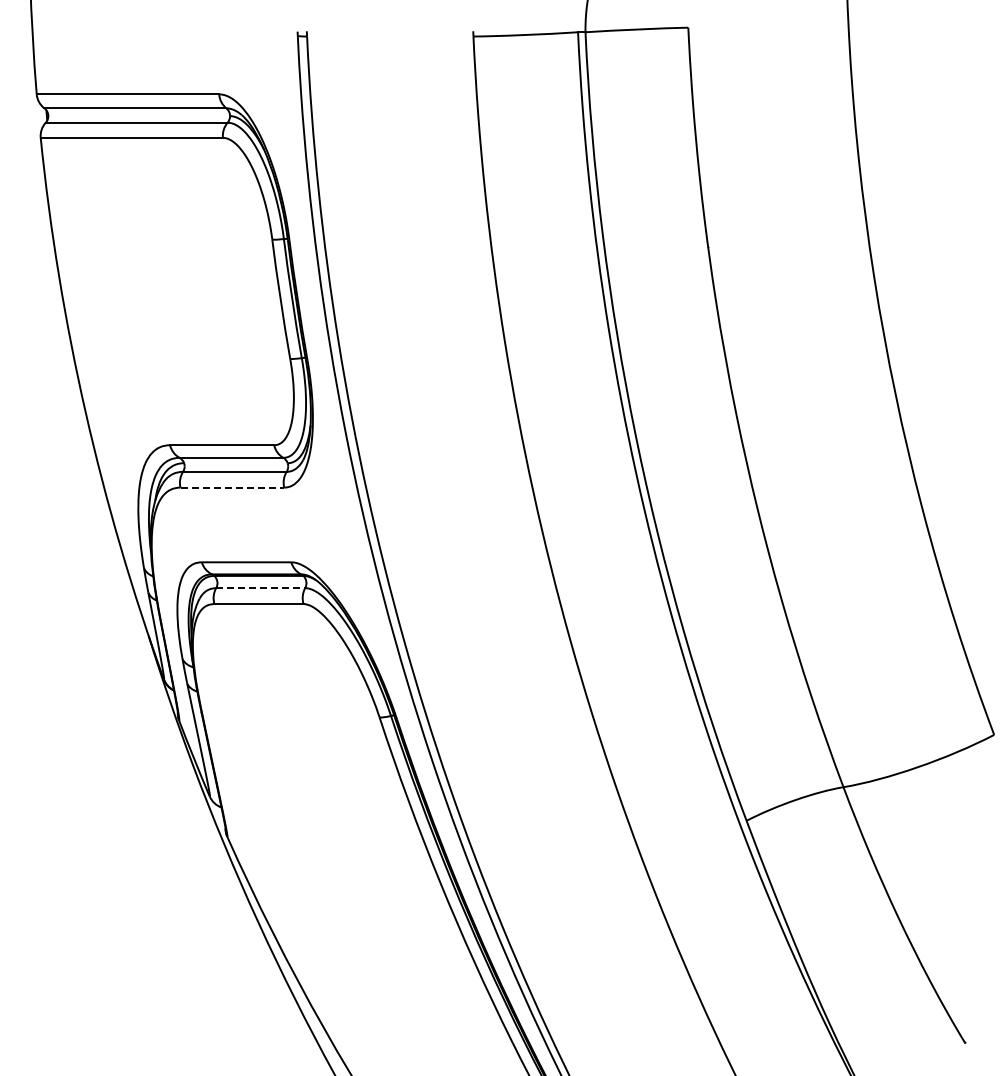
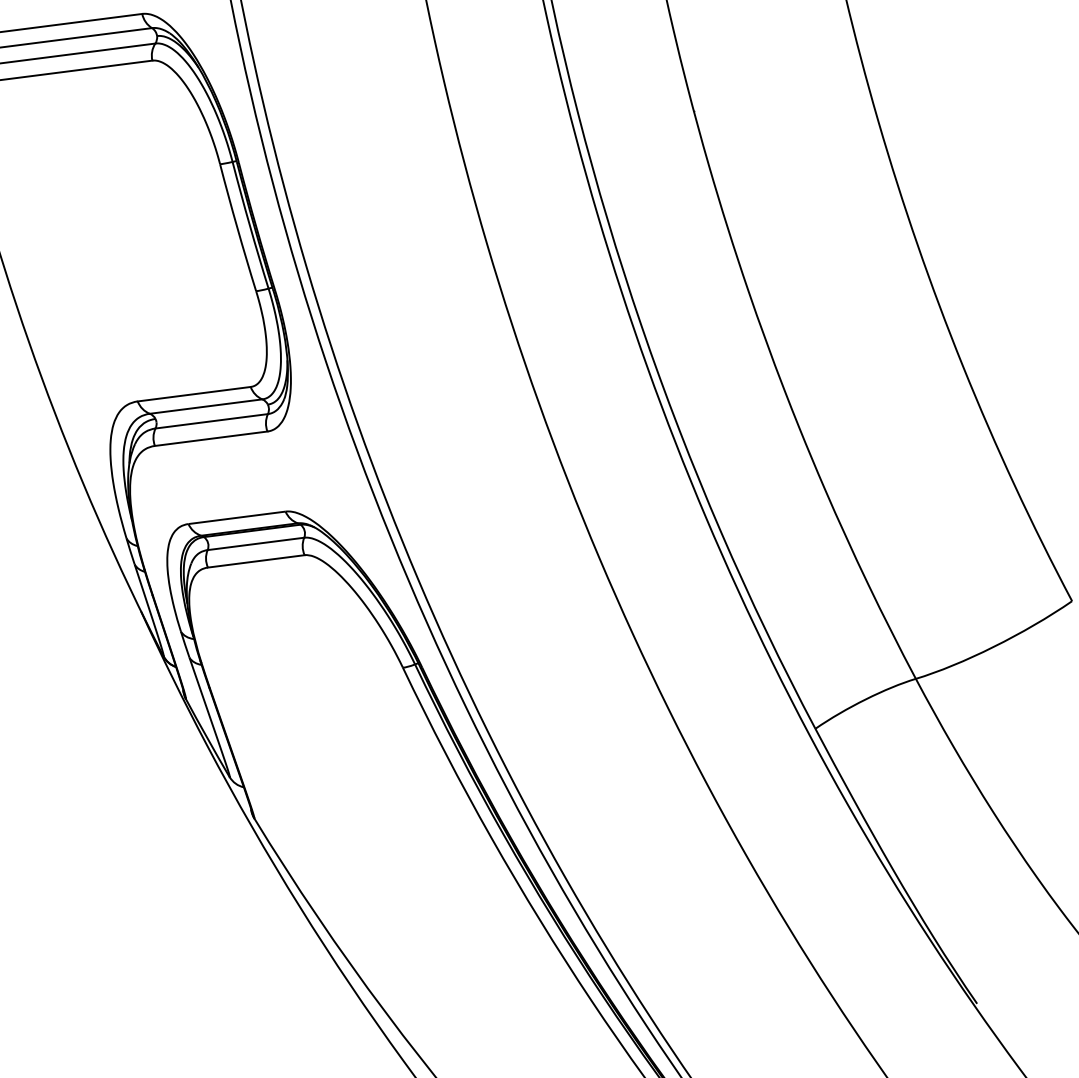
line: (232, 487) -> (211, 438), dashed -> solid
line: (260, 588) -> (255, 544), dashed -> solid

